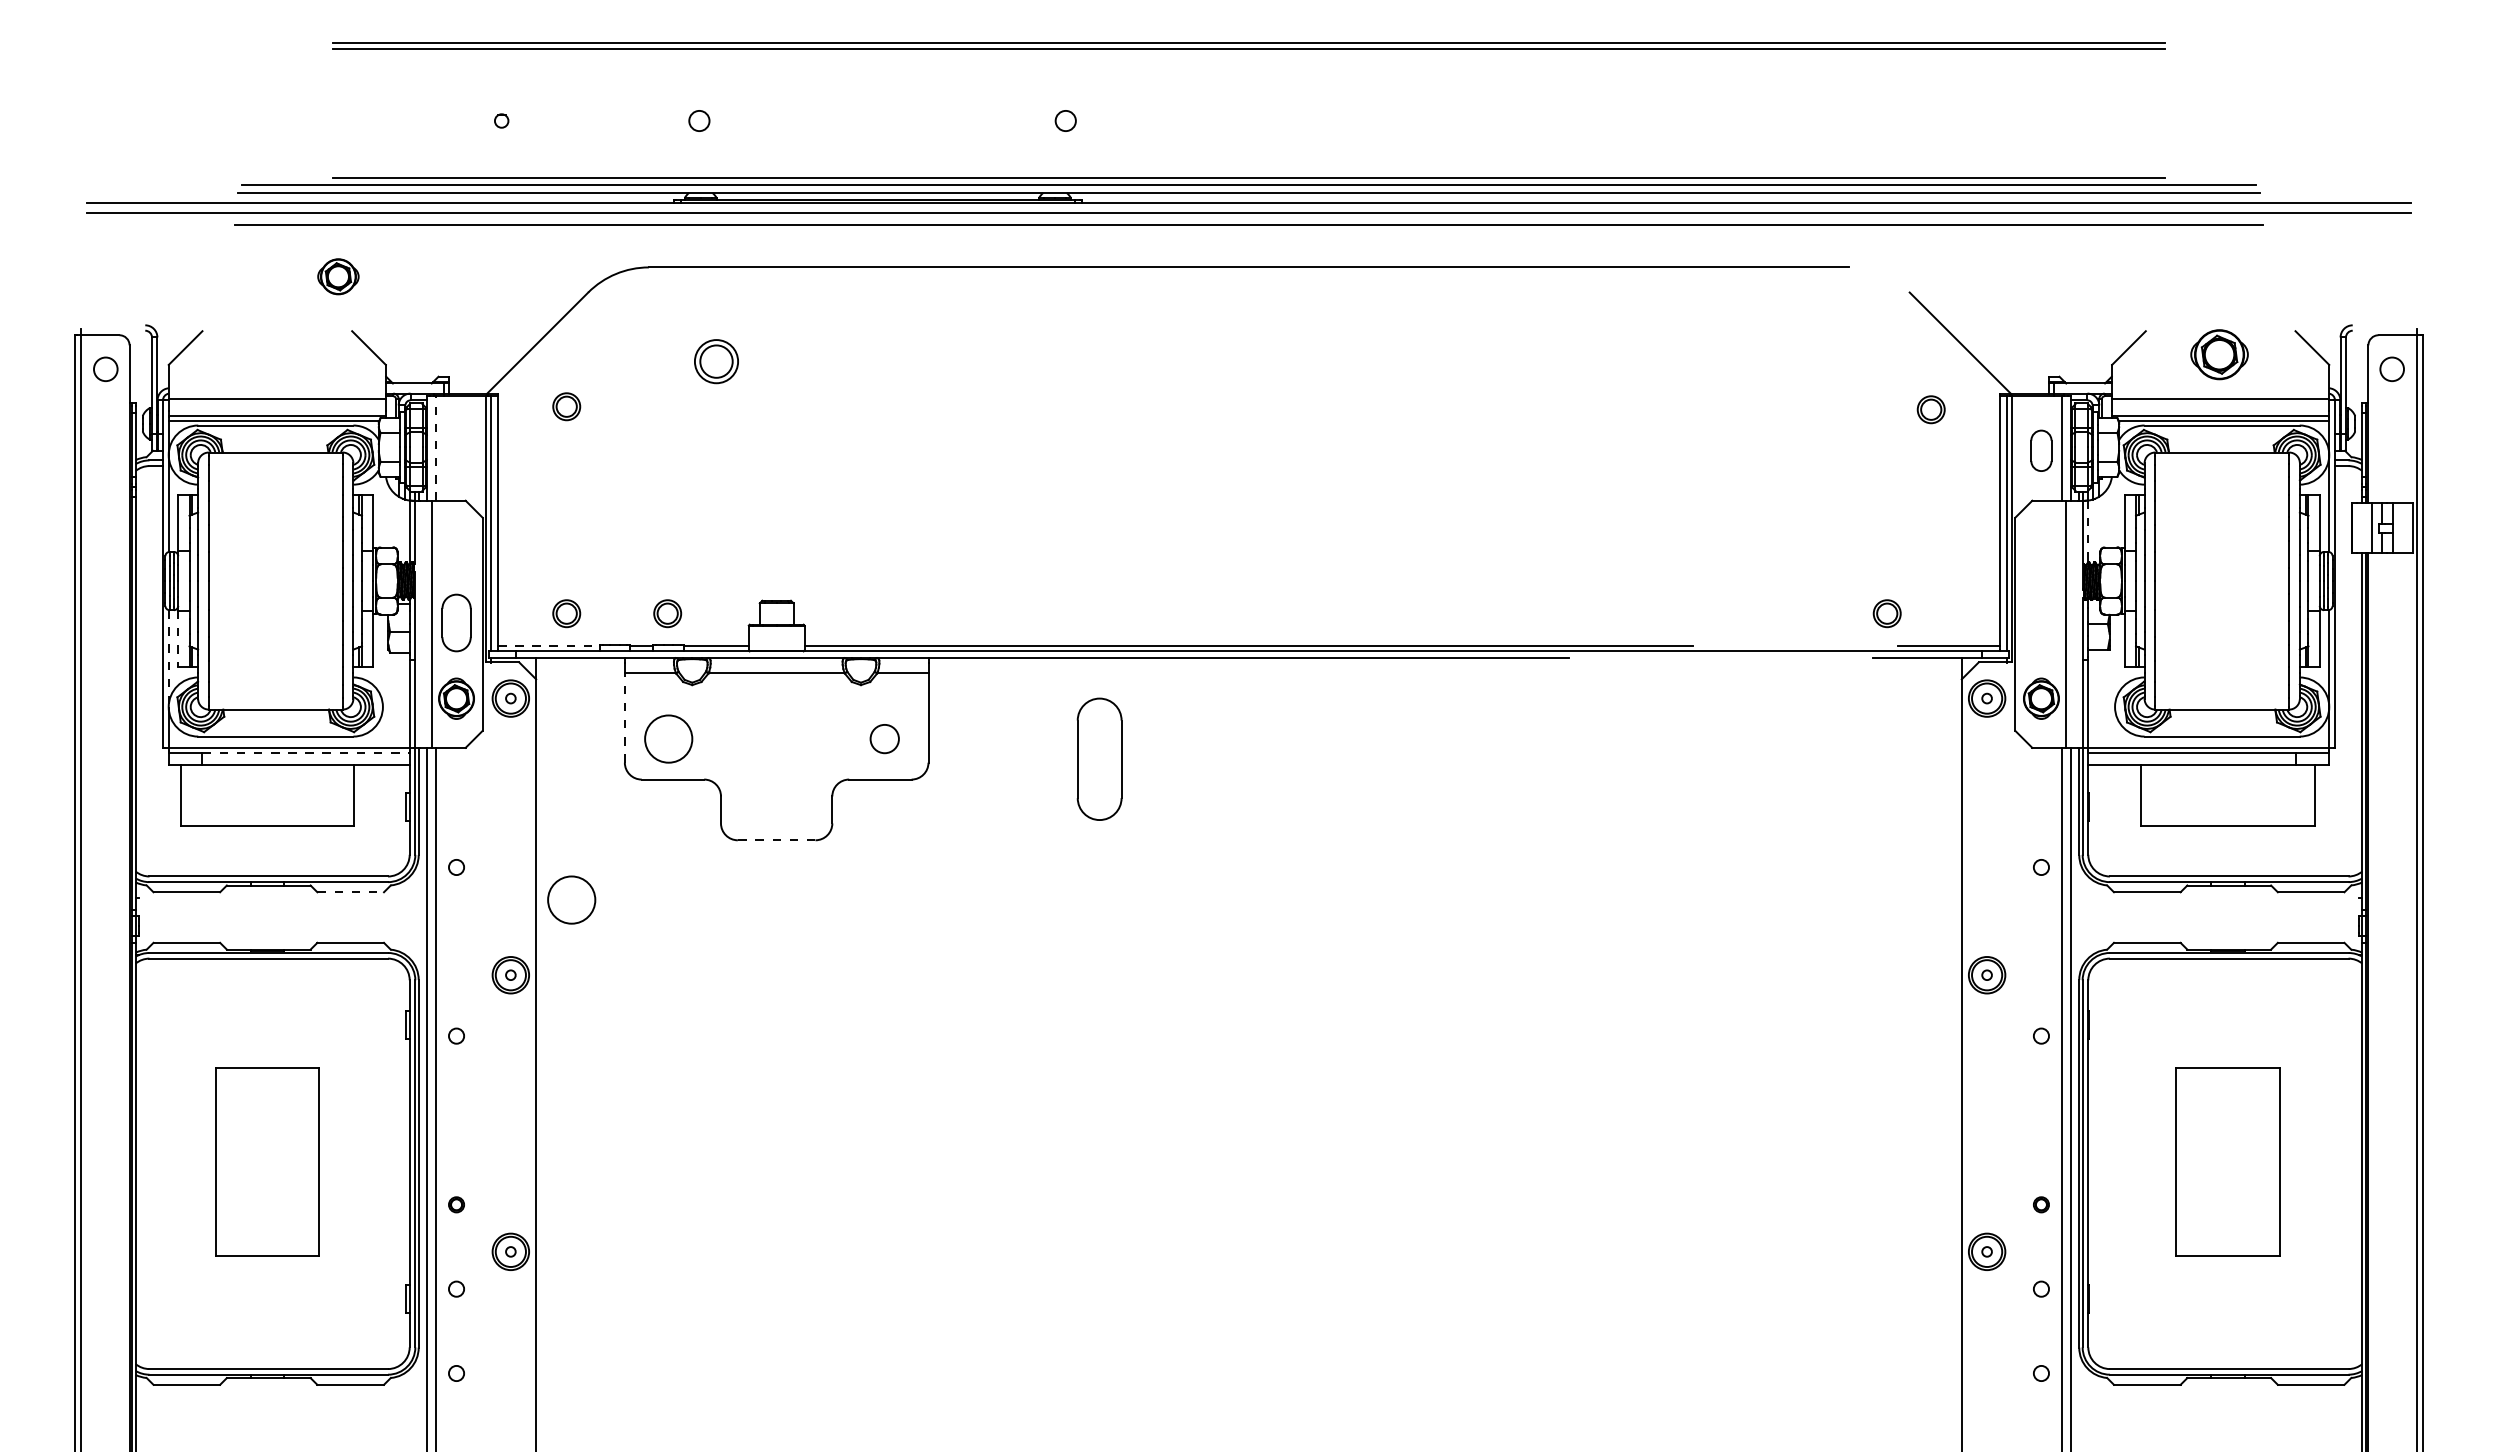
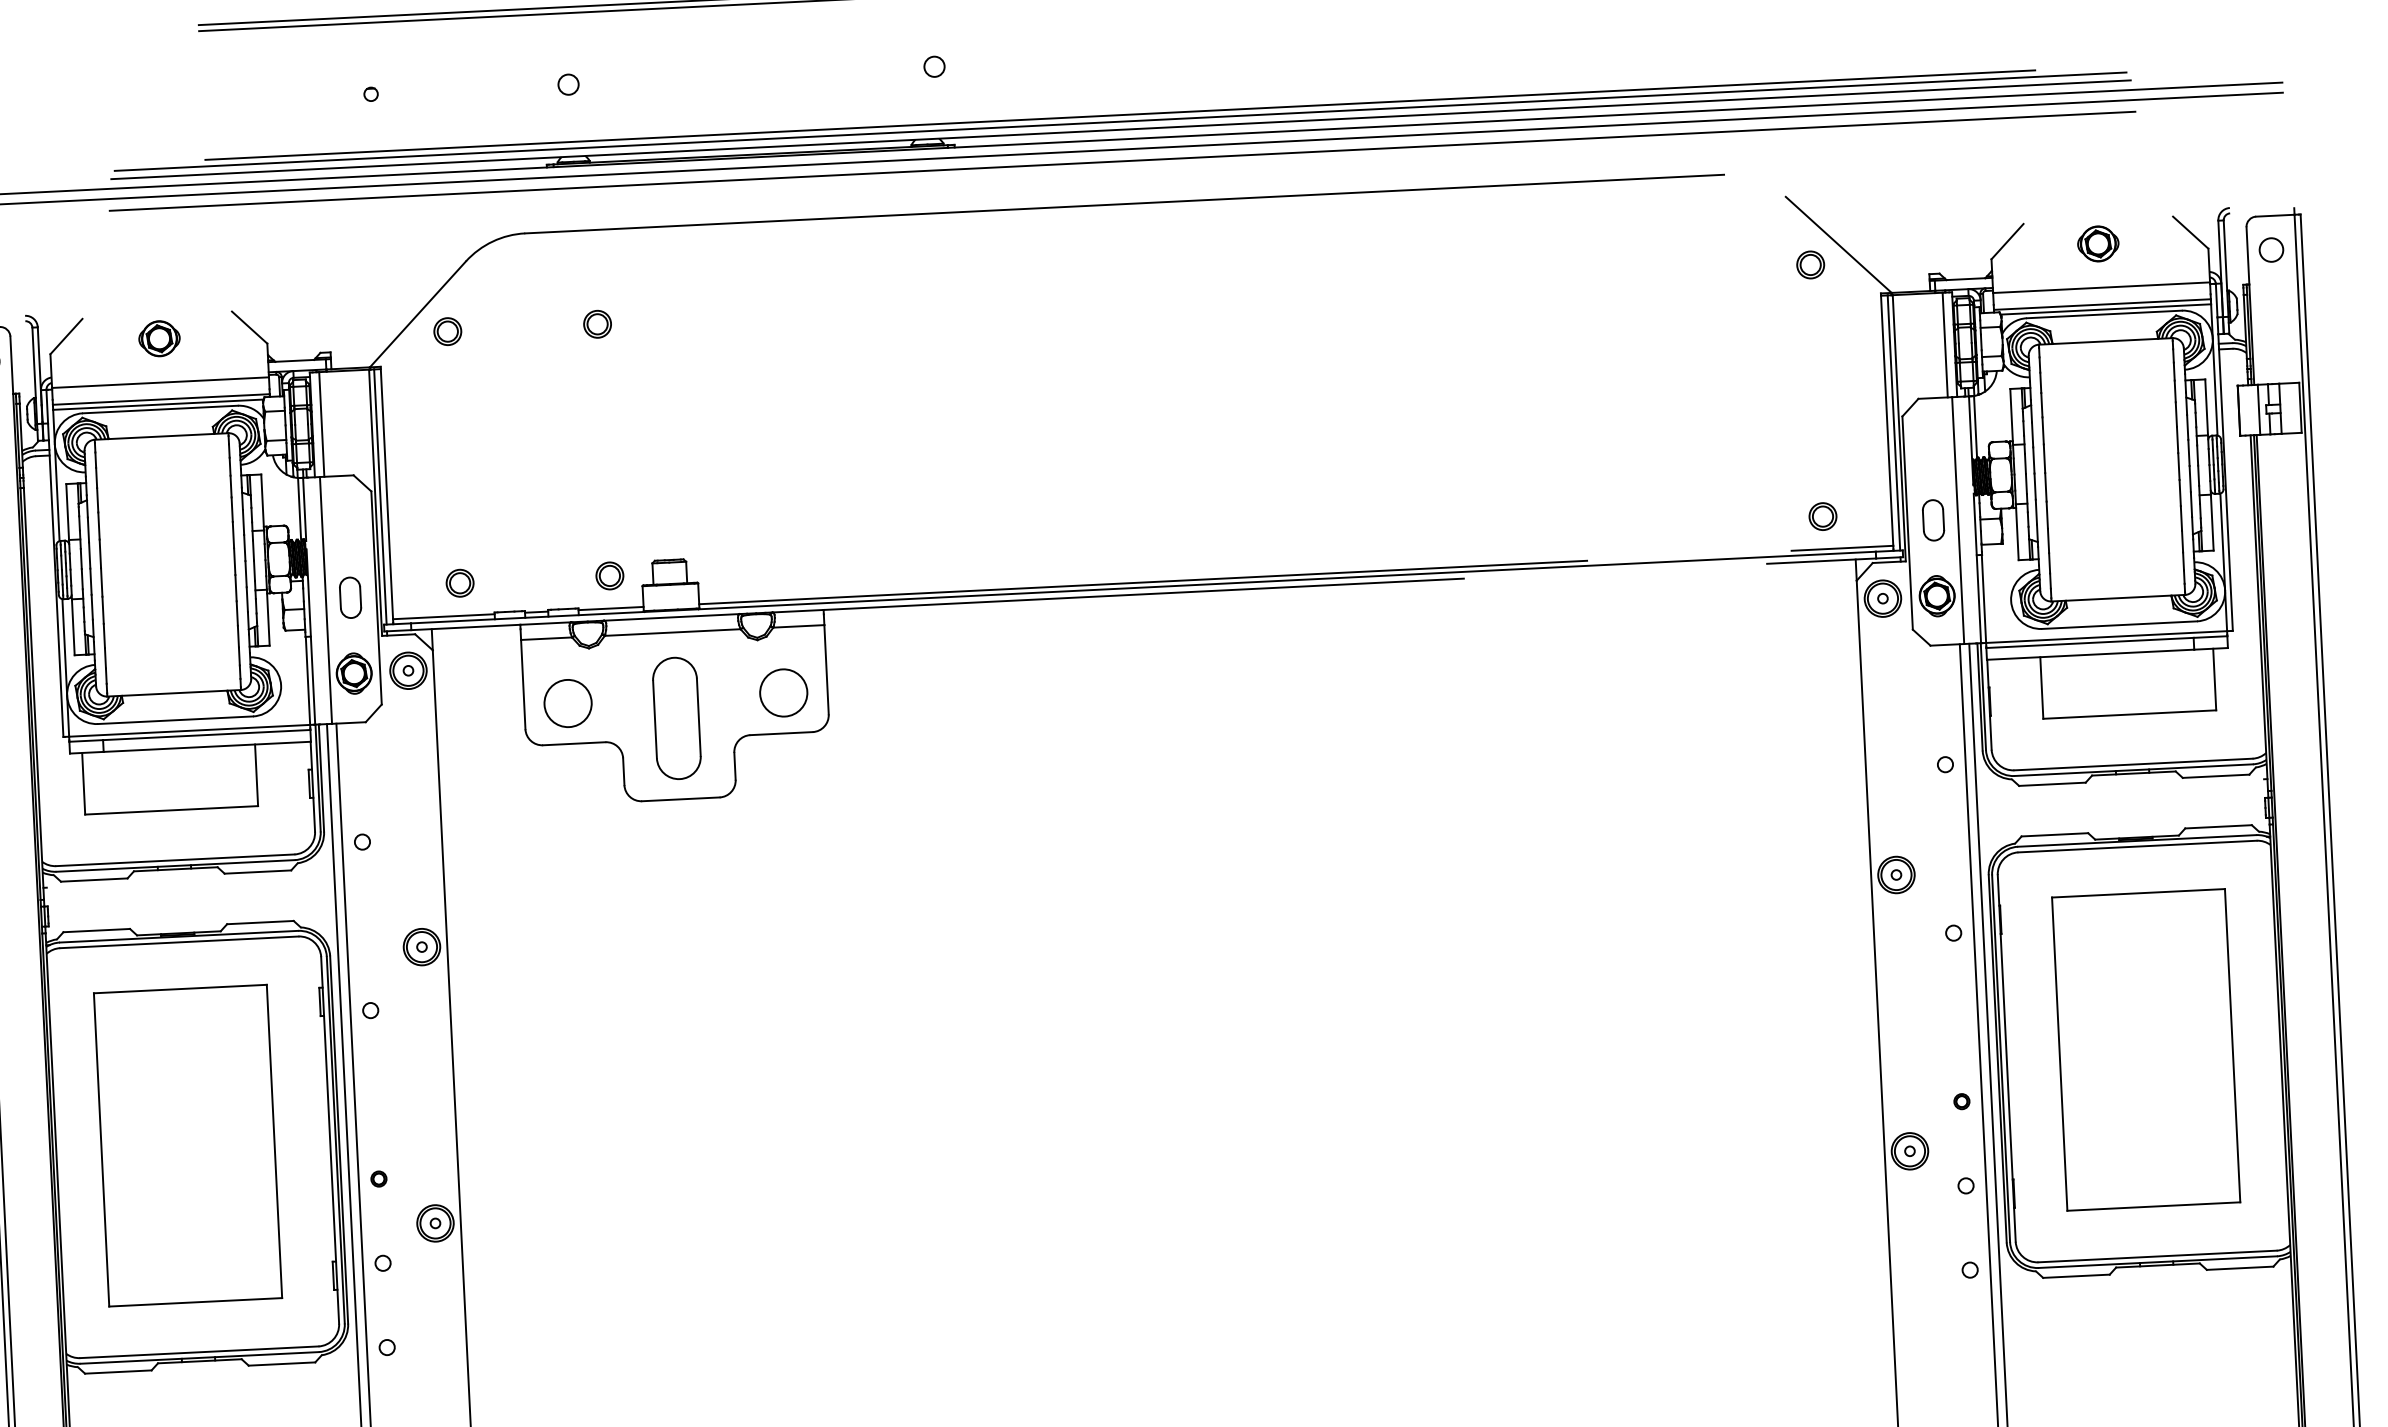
part: (338, 276) -> (159, 338), moved
part: (2219, 354) -> (2098, 243), size x0.71
part: (716, 361) -> (597, 324), size x0.62
part: (566, 406) -> (447, 331), moved
part: (1930, 409) -> (1809, 264), moved
line: (436, 447) -> (321, 423), dashed -> solid
part: (2041, 450) -> (1933, 520), moved
line: (2087, 532) -> (1975, 427), dashed -> solid
part: (667, 613) -> (609, 575), moved
part: (1886, 613) -> (1822, 516), moved
part: (456, 622) -> (350, 597), size x0.71
line: (178, 639) -> (73, 628), dashed -> solid
line: (548, 646) -> (443, 616), dashed -> solid
line: (168, 658) -> (64, 647), dashed -> solid
line: (624, 718) -> (522, 685), dashed -> solid
circle: (884, 738) -> (783, 692), size x1.67
line: (306, 752) -> (206, 734), dashed -> solid
part: (1099, 758) -> (676, 717), moved
line: (776, 840) -> (680, 799), dashed -> solid
line: (351, 892) -> (258, 872), dashed -> solid
circle: (571, 899) -> (478, 868), removed
part: (267, 1161) -> (188, 1145), size x1.67
part: (2227, 1161) -> (2145, 1049), size x1.67

